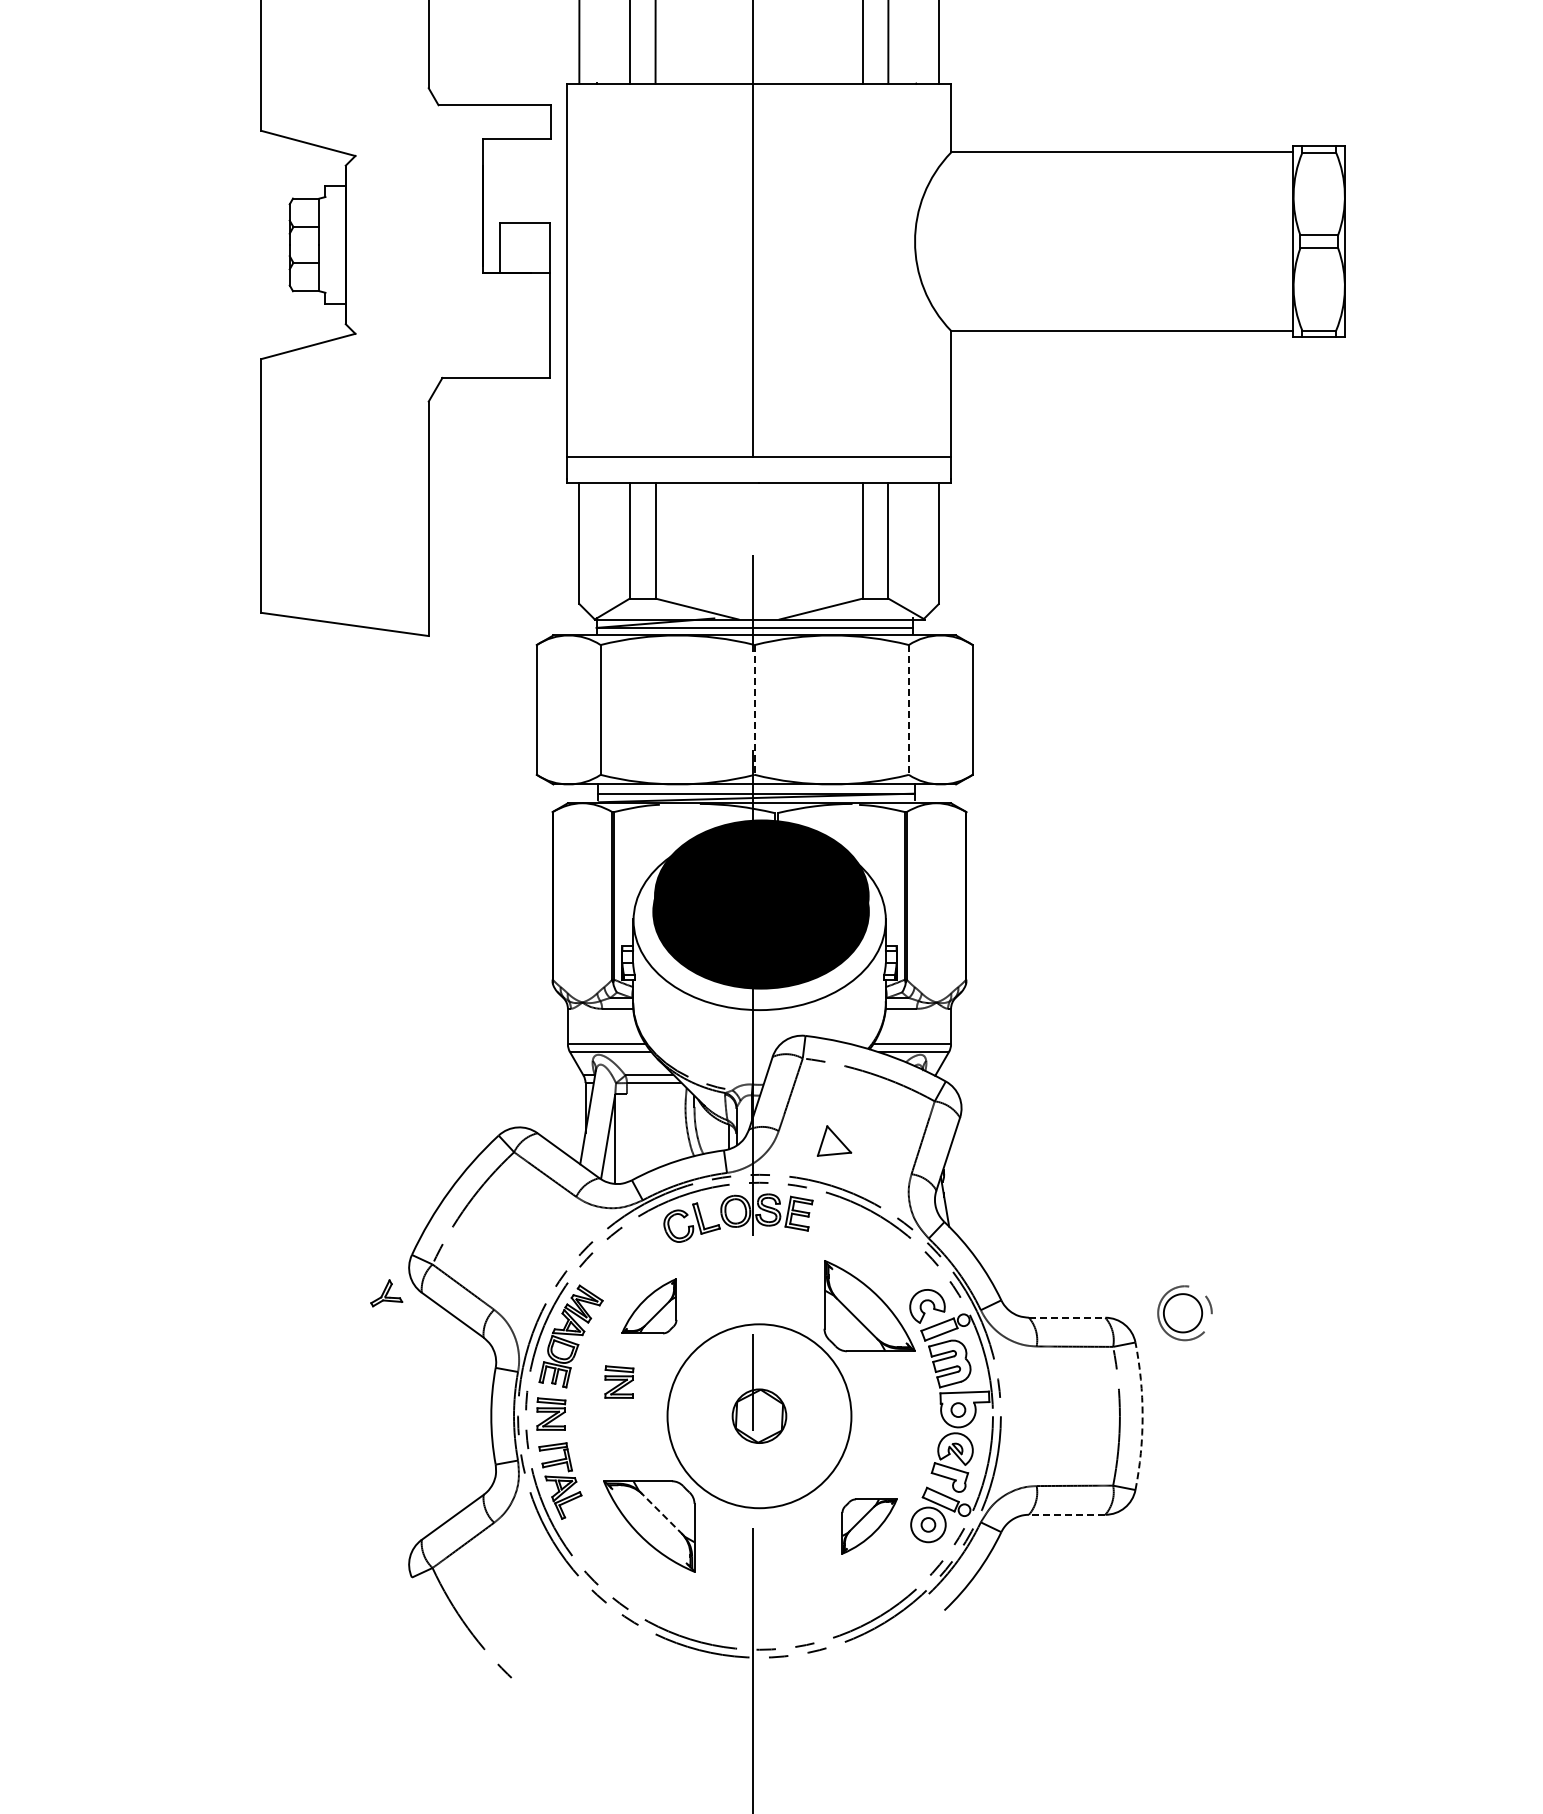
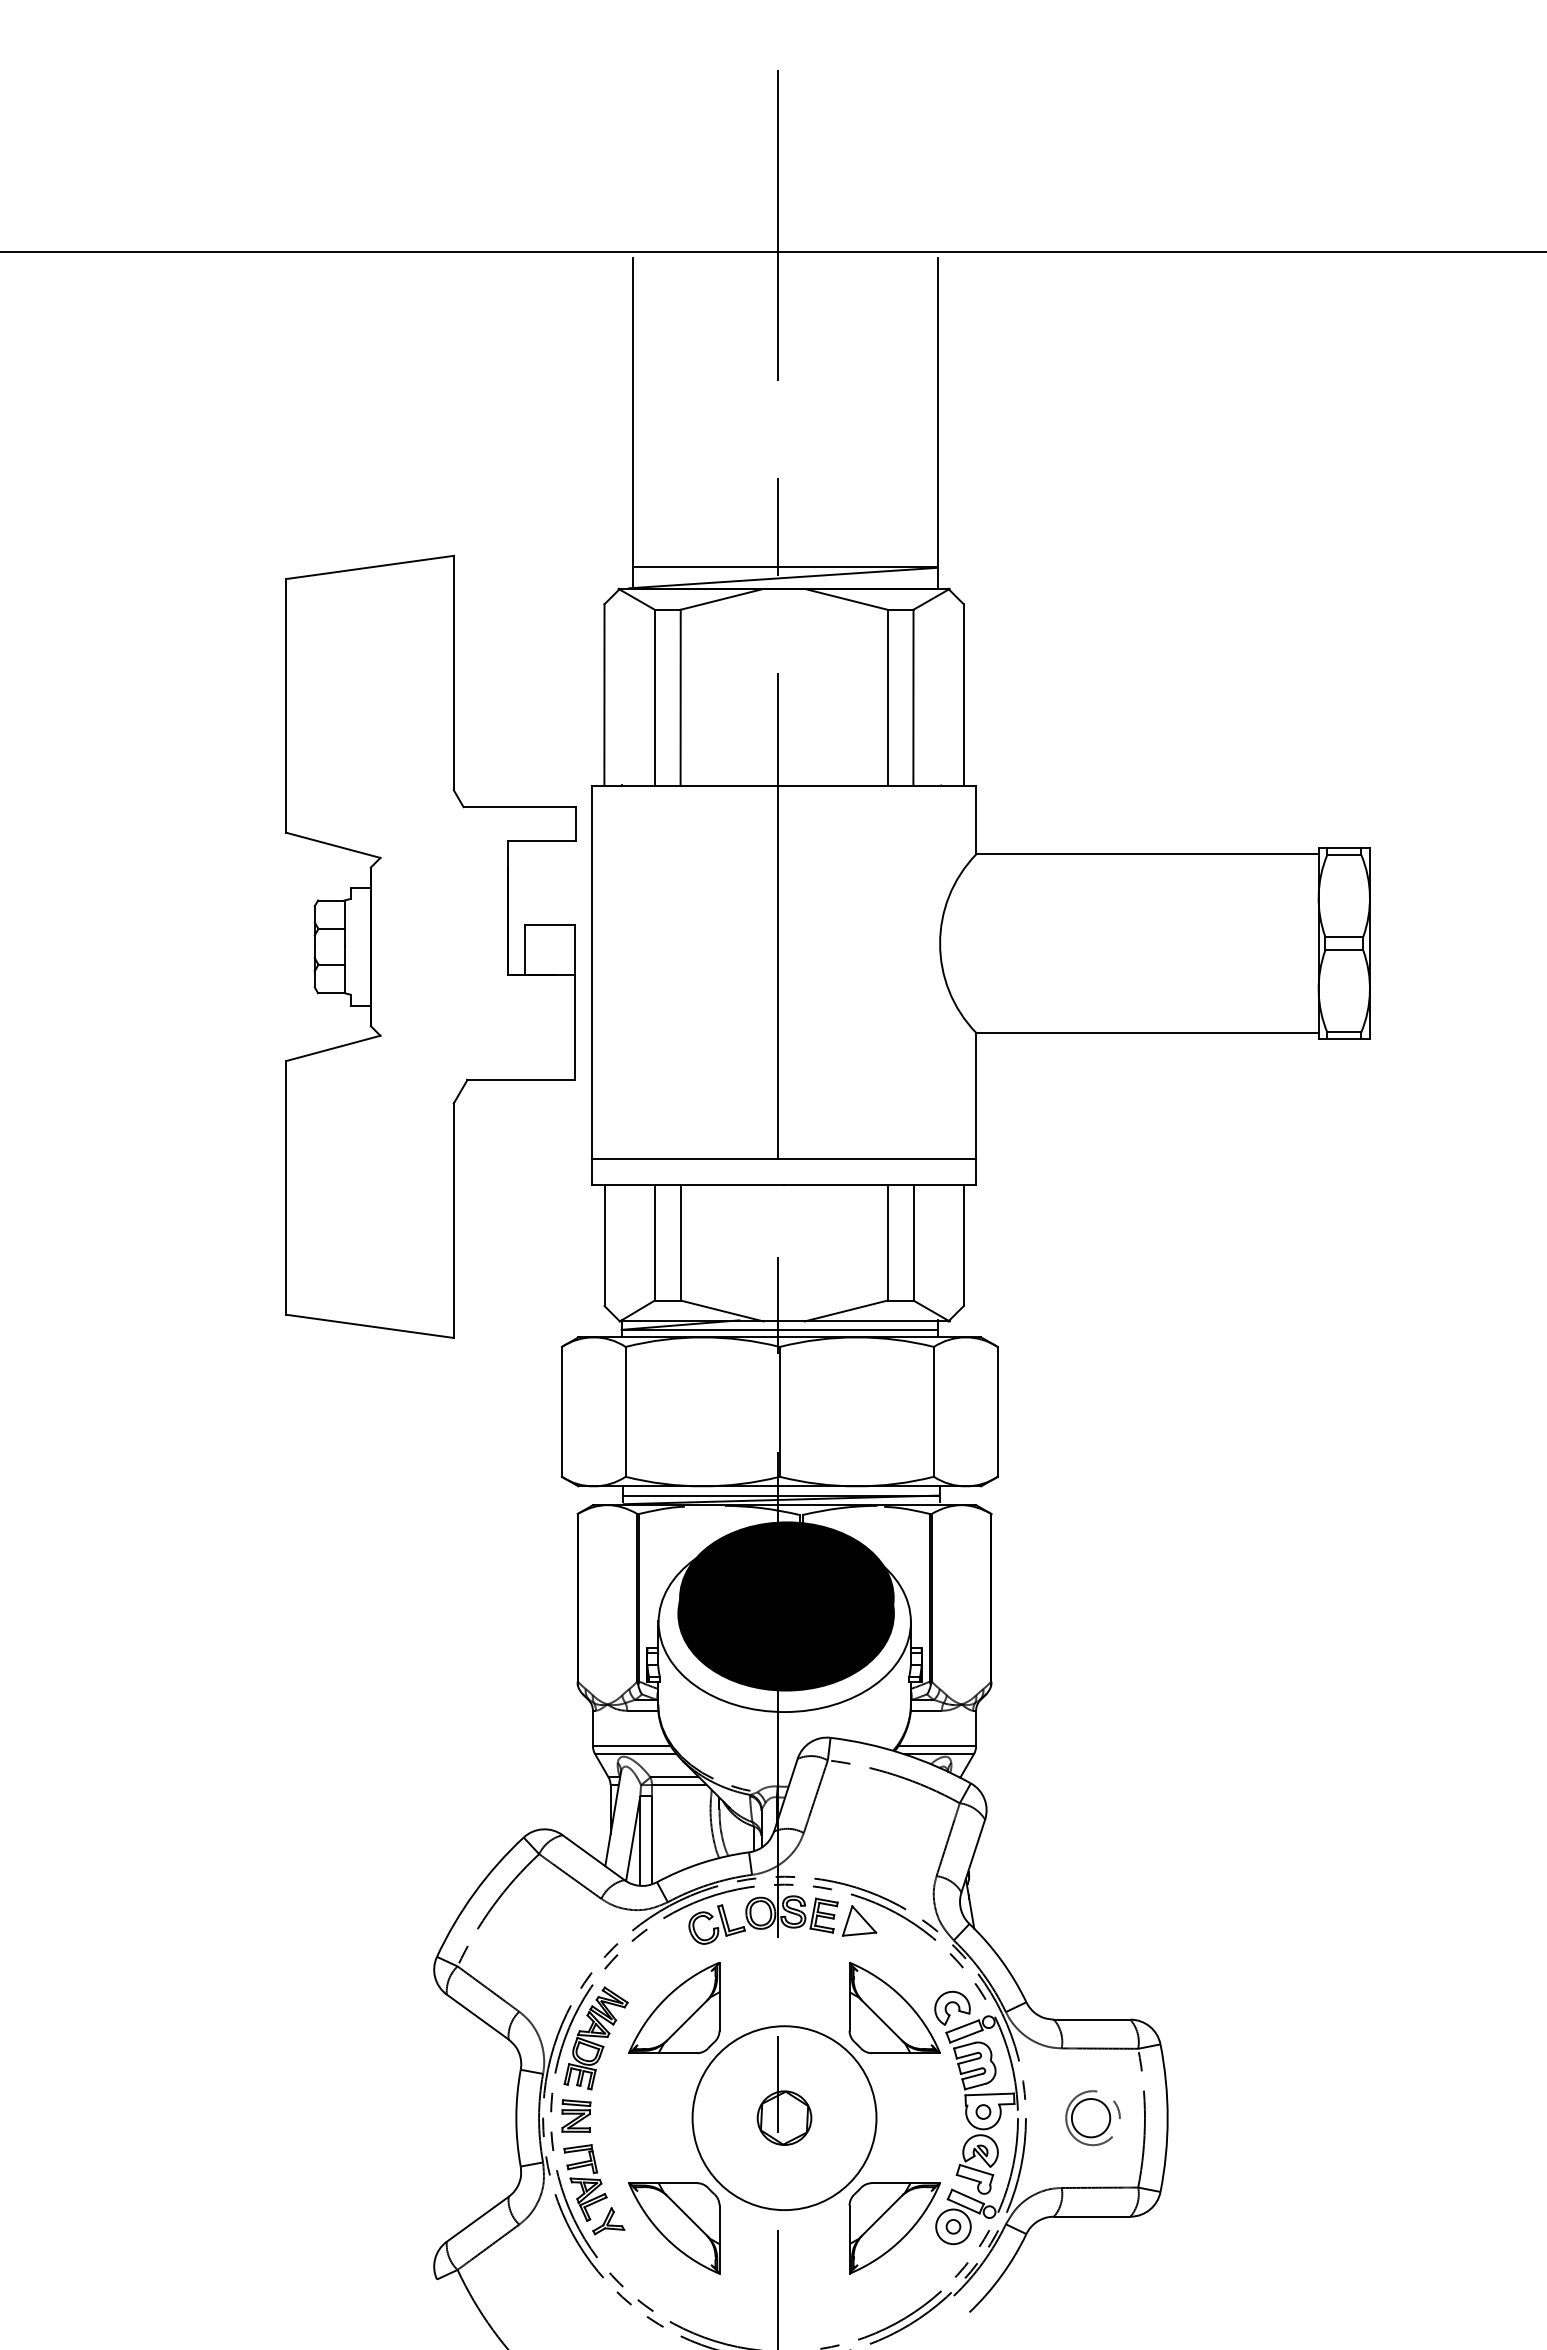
line: (754, 709) -> (779, 1411), dashed -> solid
line: (908, 709) -> (933, 1411), dashed -> solid
line: (627, 1137) -> (652, 1839), added
part: (834, 1140) -> (859, 1920), moved
part: (386, 1293) -> (608, 2221), moved
part: (649, 1306) -> (674, 2008), size x1.67
part: (1184, 1313) -> (1092, 2118), moved
line: (1067, 1317) -> (1092, 2019), dashed -> solid
part: (619, 1381) -> (644, 2083), removed
arc: (1142, 1416) -> (1167, 2118), dashed -> solid
line: (662, 1513) -> (687, 2215), dashed -> solid
line: (1066, 1514) -> (1091, 2216), dashed -> solid
part: (869, 1526) -> (894, 2228), size x1.67

